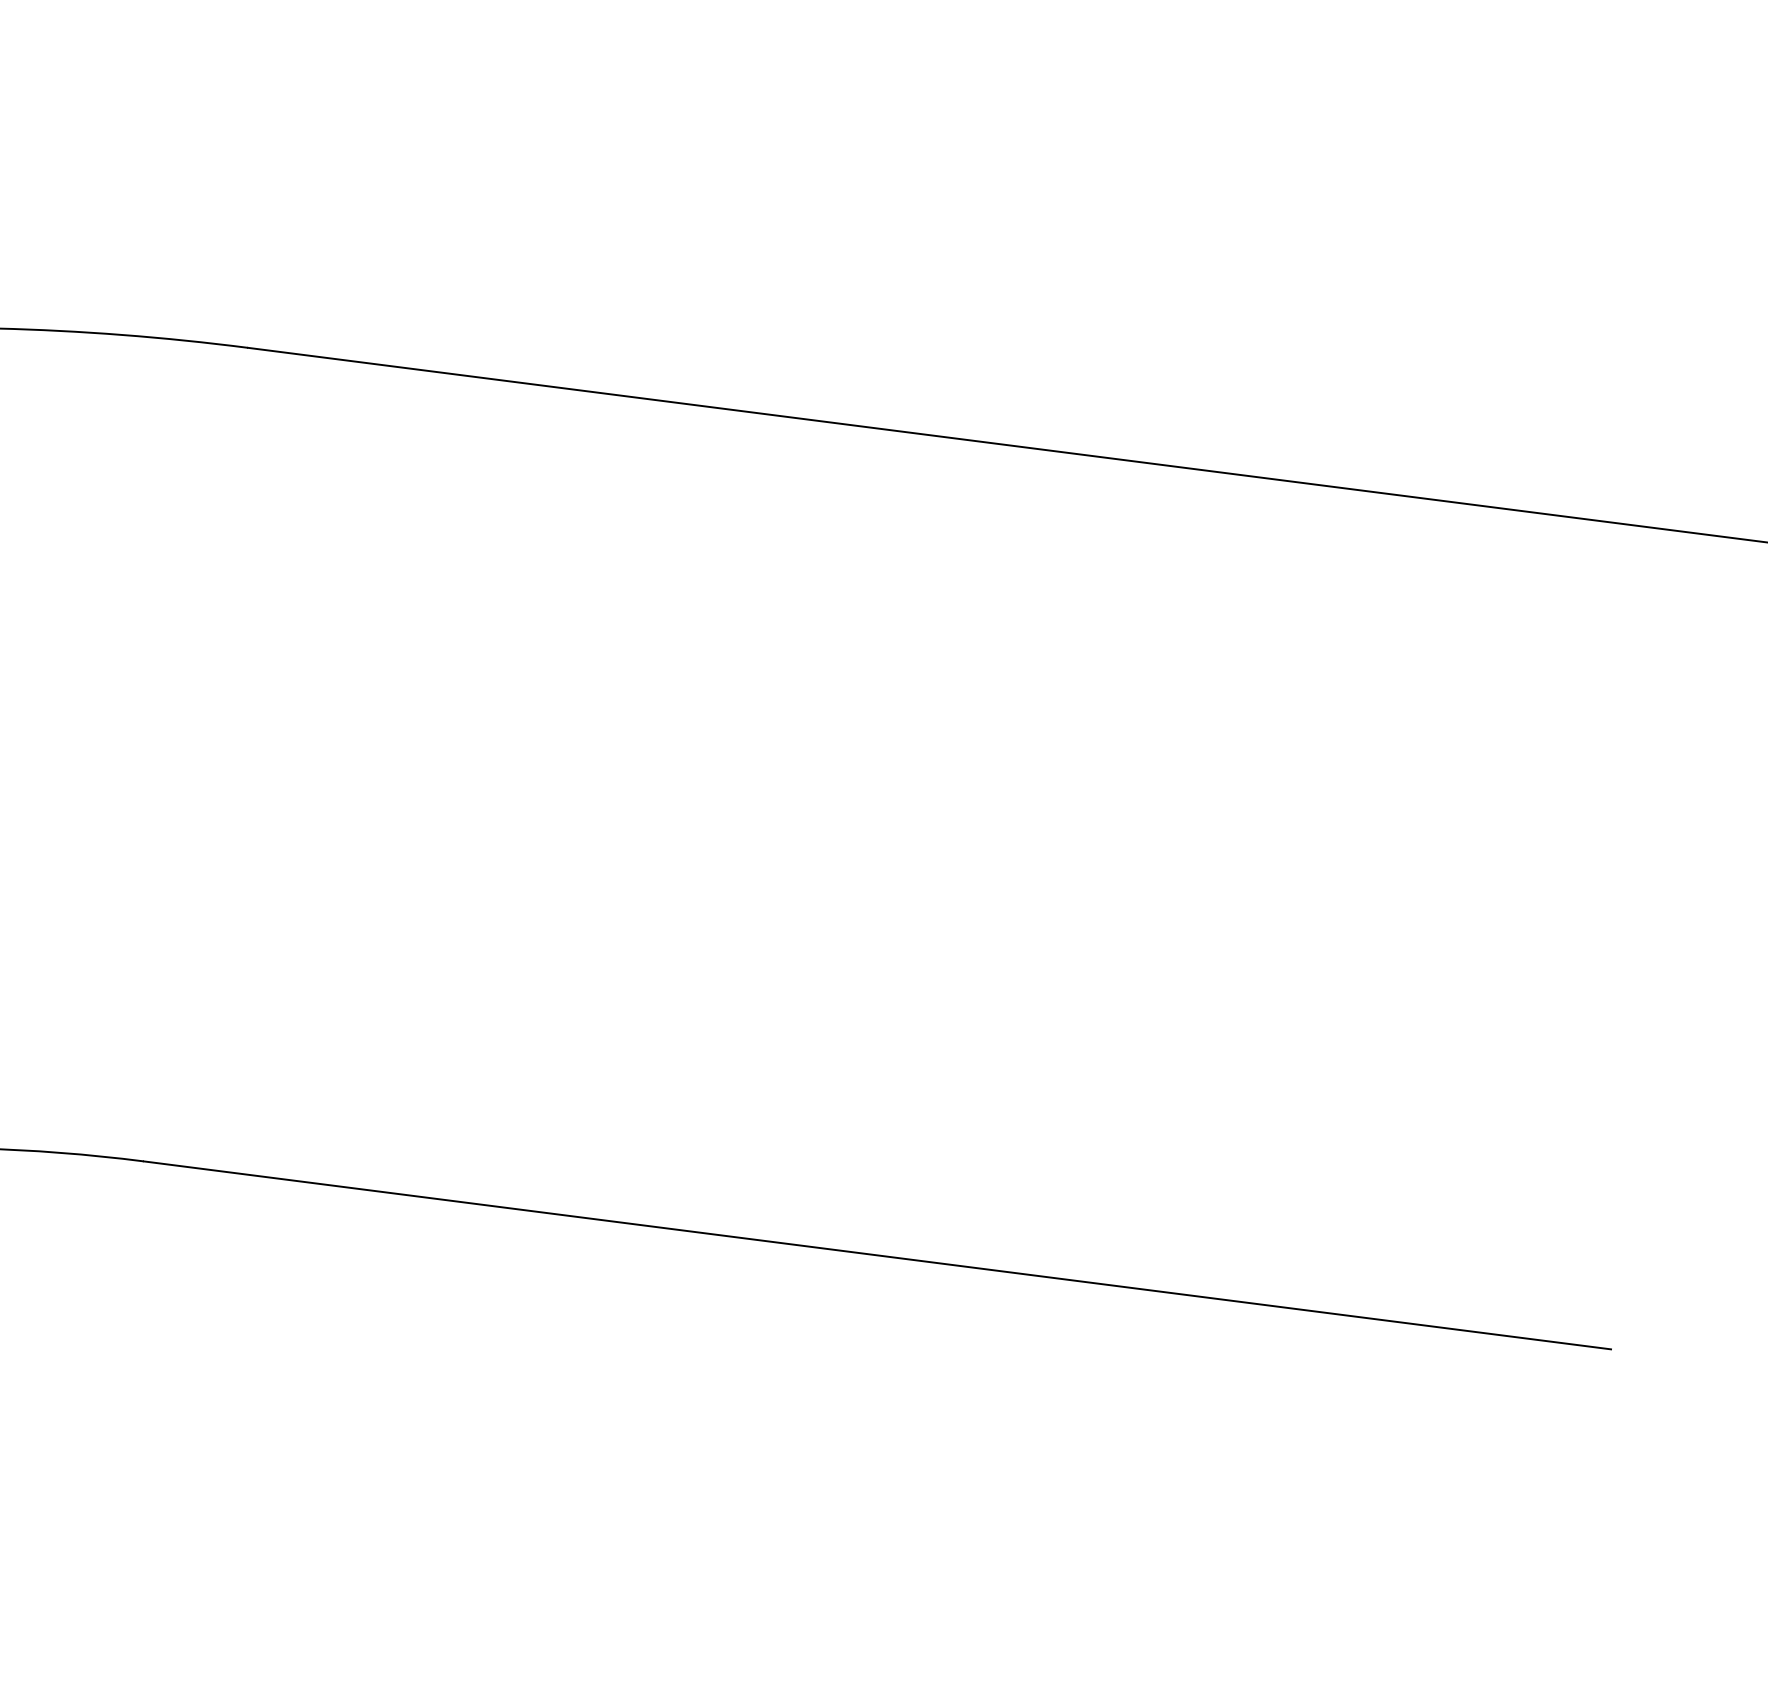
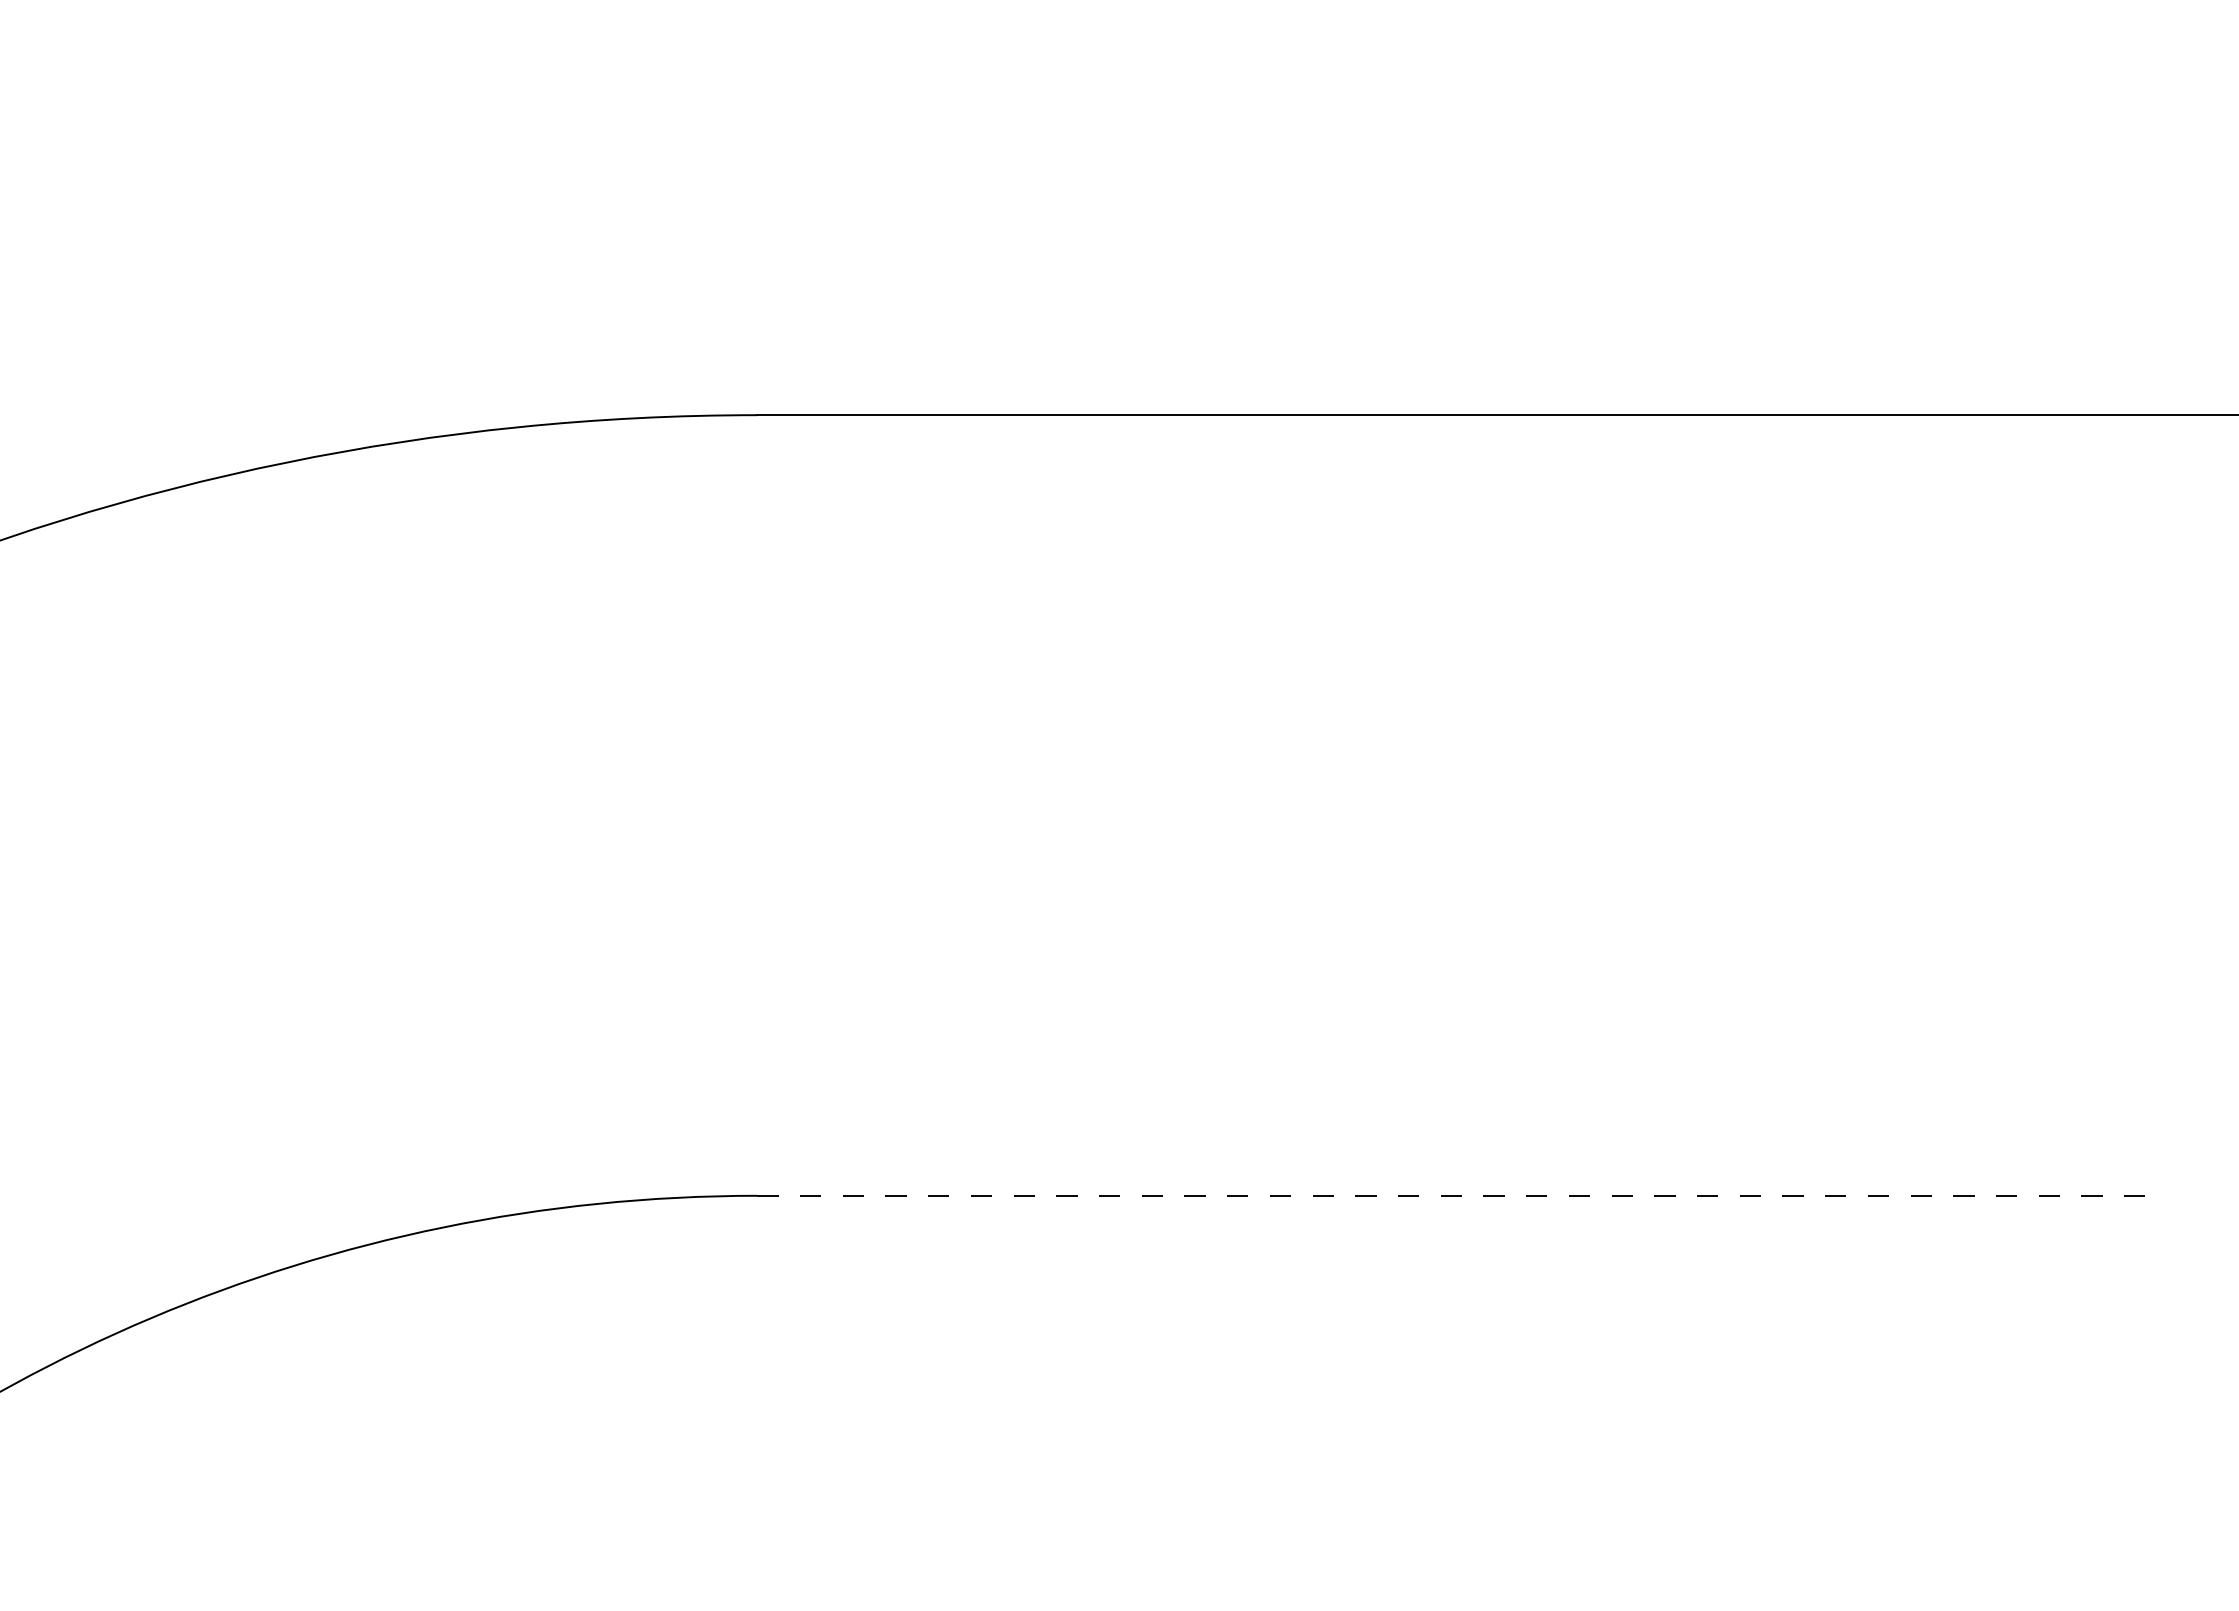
line: (877, 1255) -> (1461, 1195), solid -> dashed

